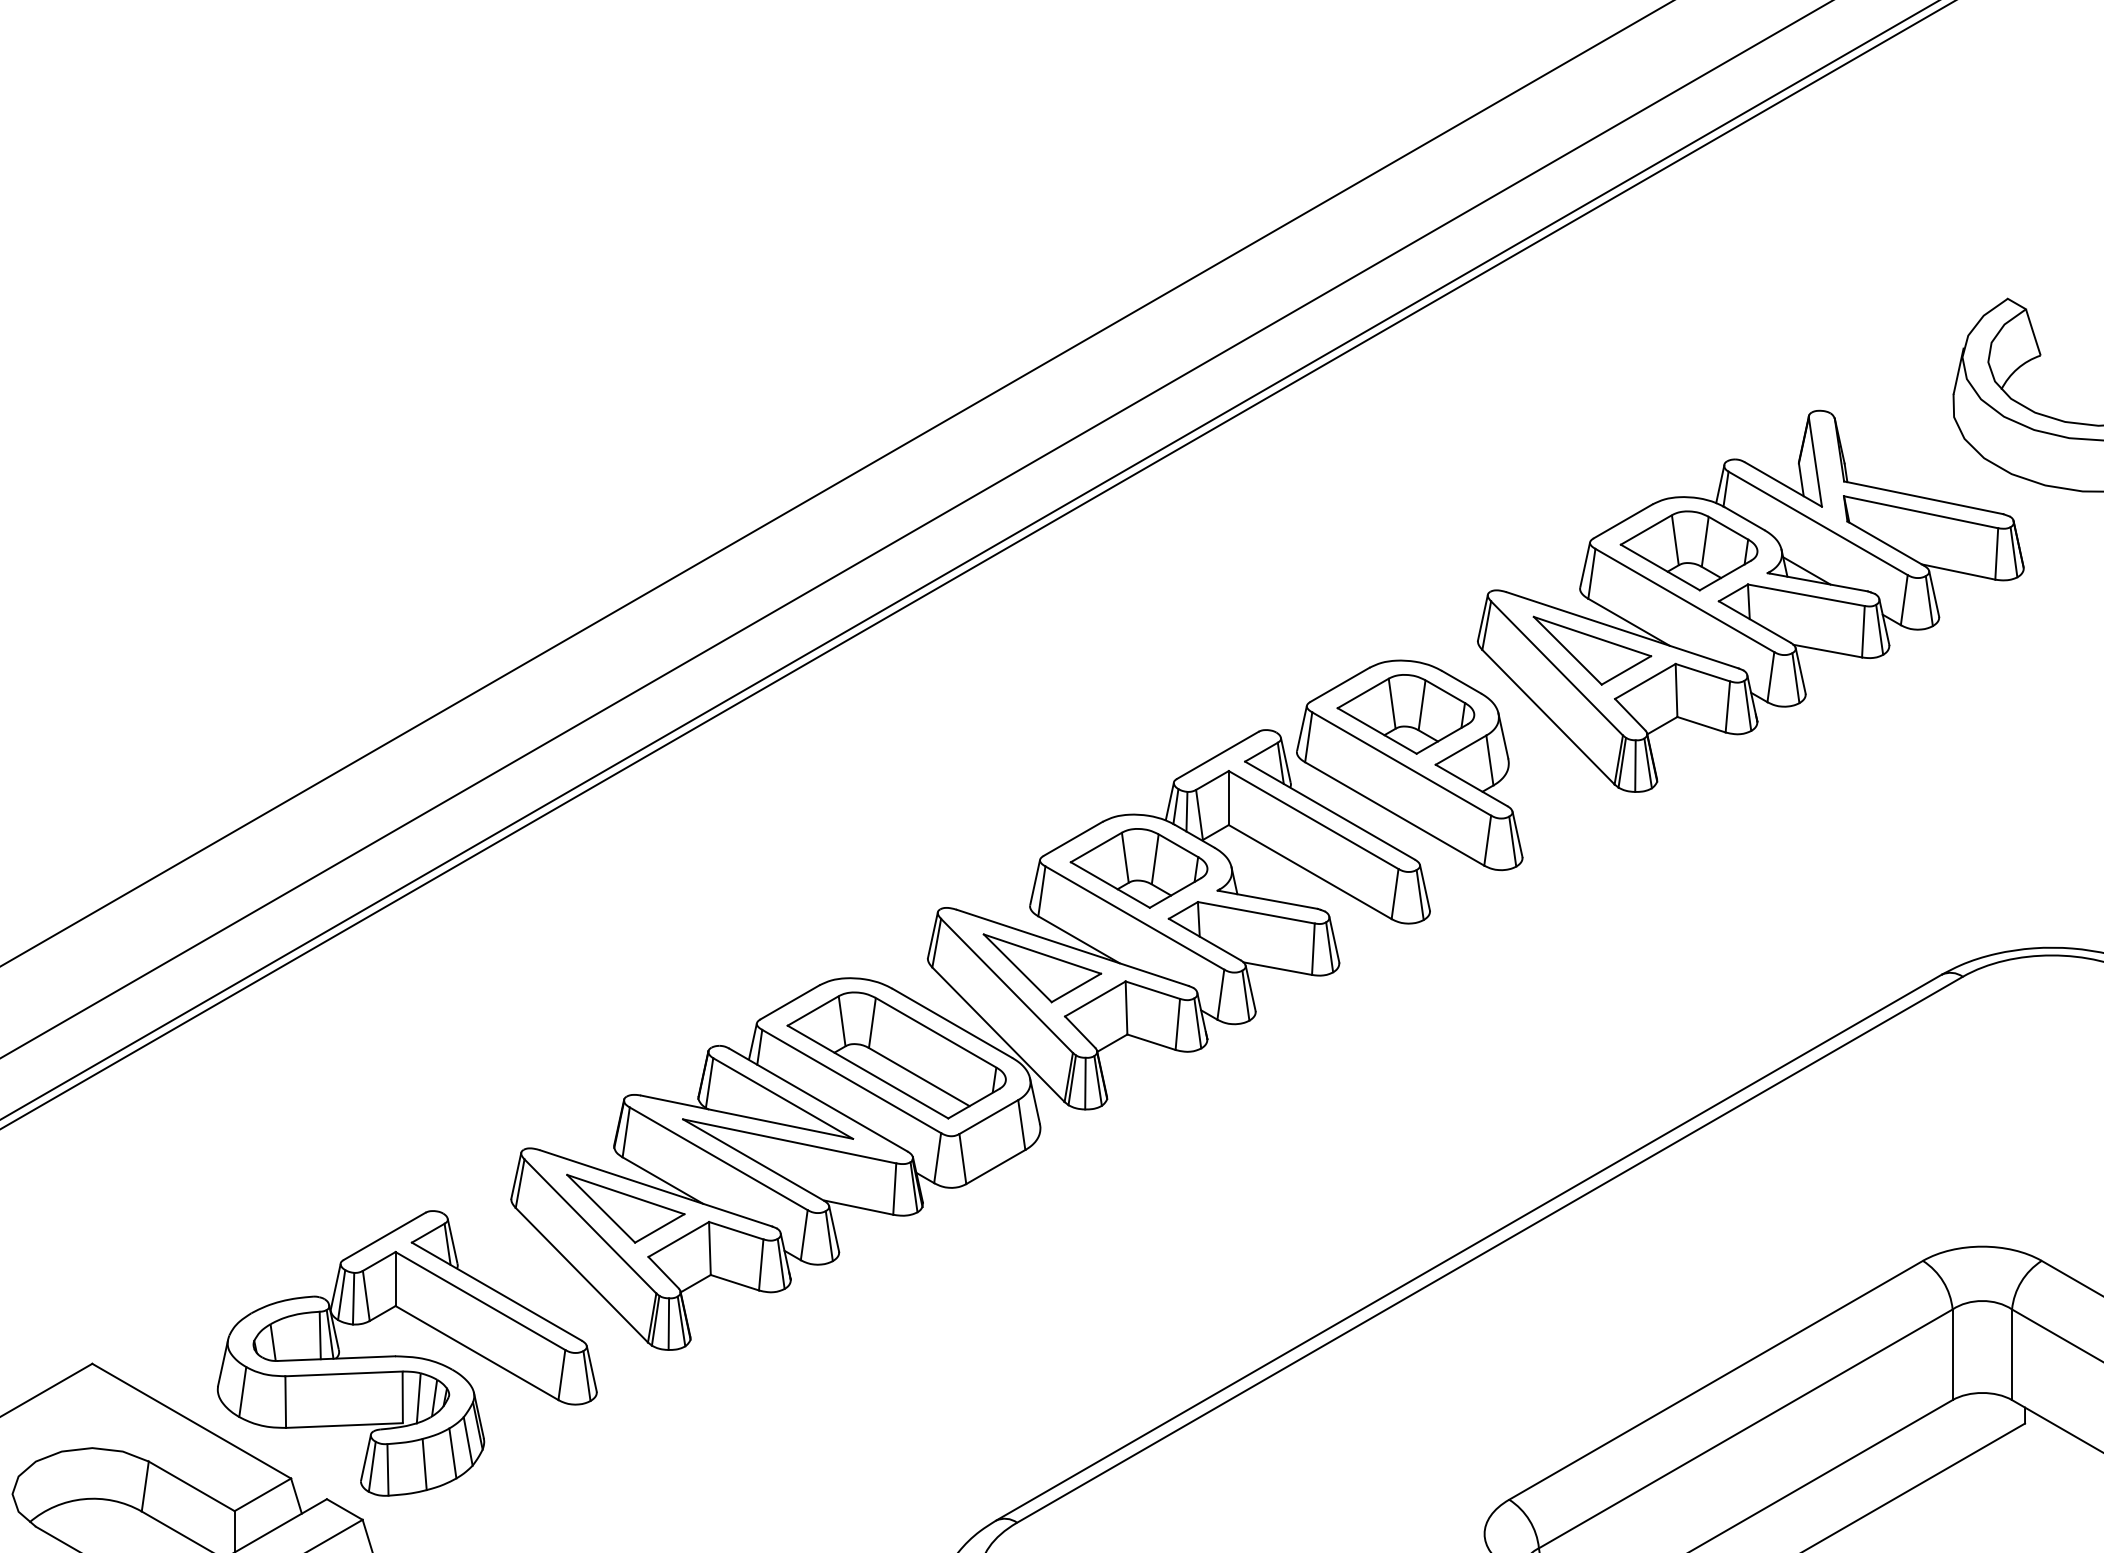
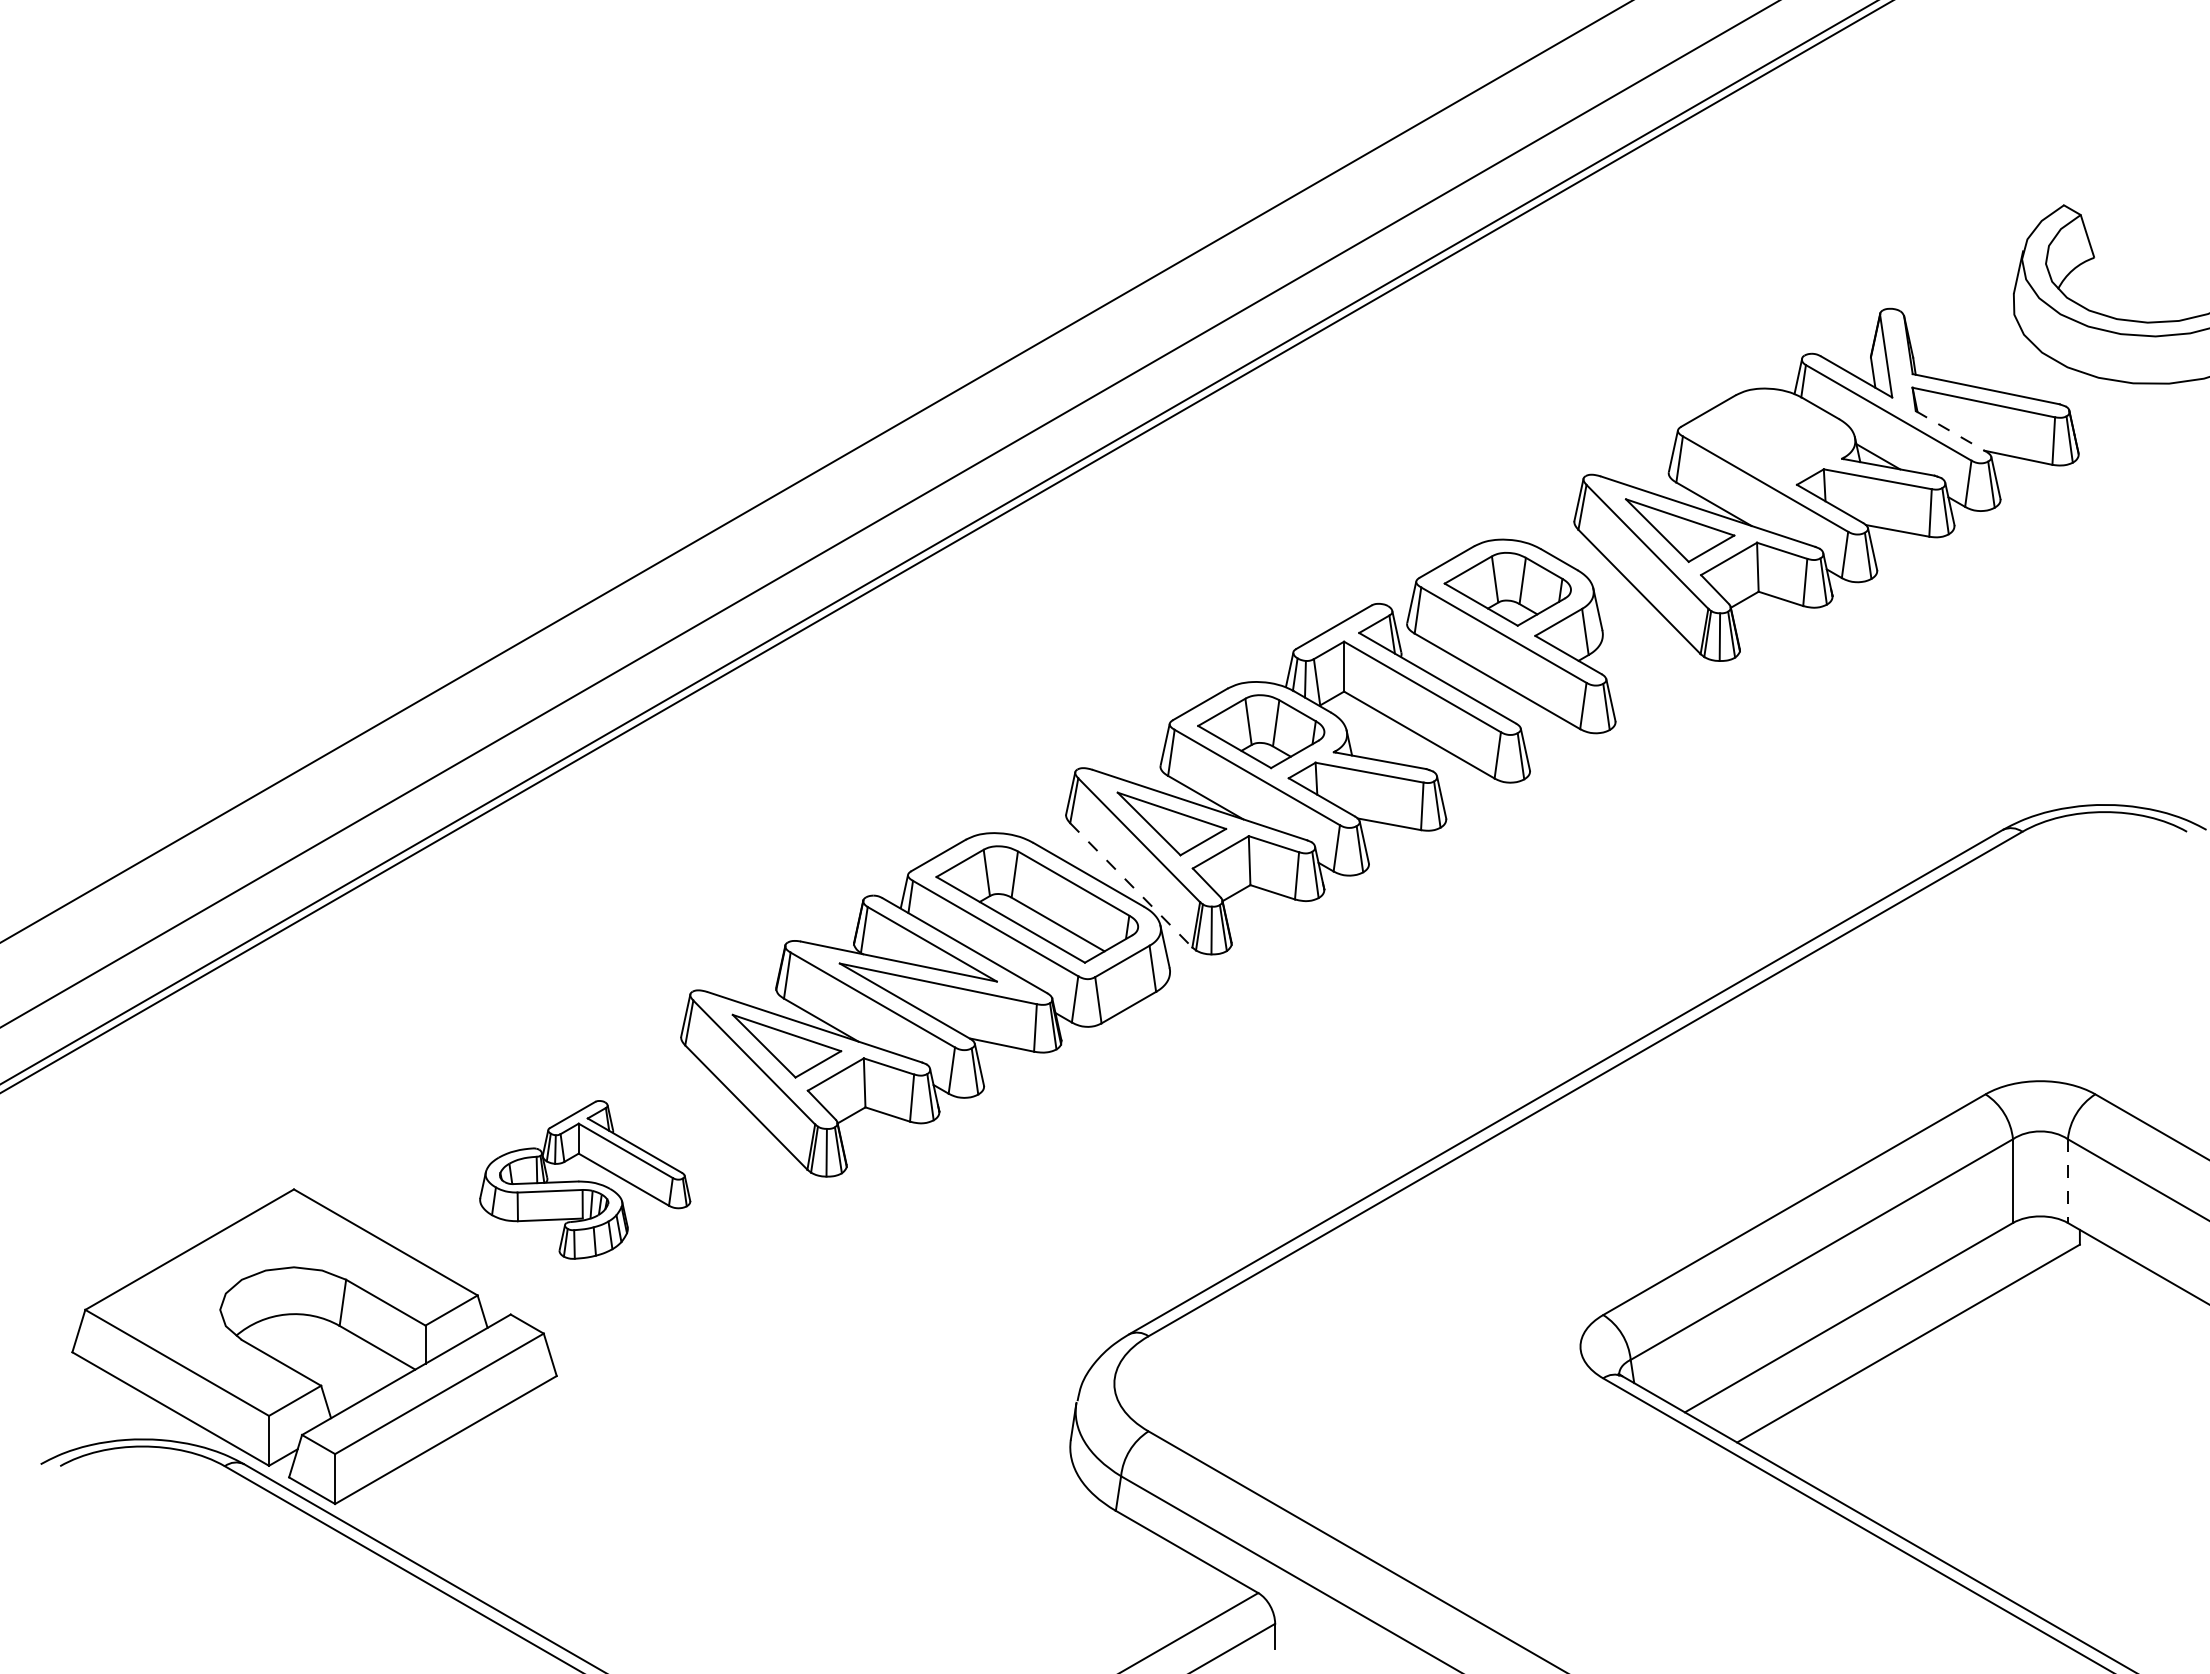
line: (1886, 543) -> (1951, 431), solid -> dashed
part: (1689, 550) -> (1769, 437), removed
line: (998, 1034) -> (1131, 885), solid -> dashed
part: (407, 1353) -> (585, 1179), size x0.6
line: (2011, 1355) -> (2067, 1181), solid -> dashed

